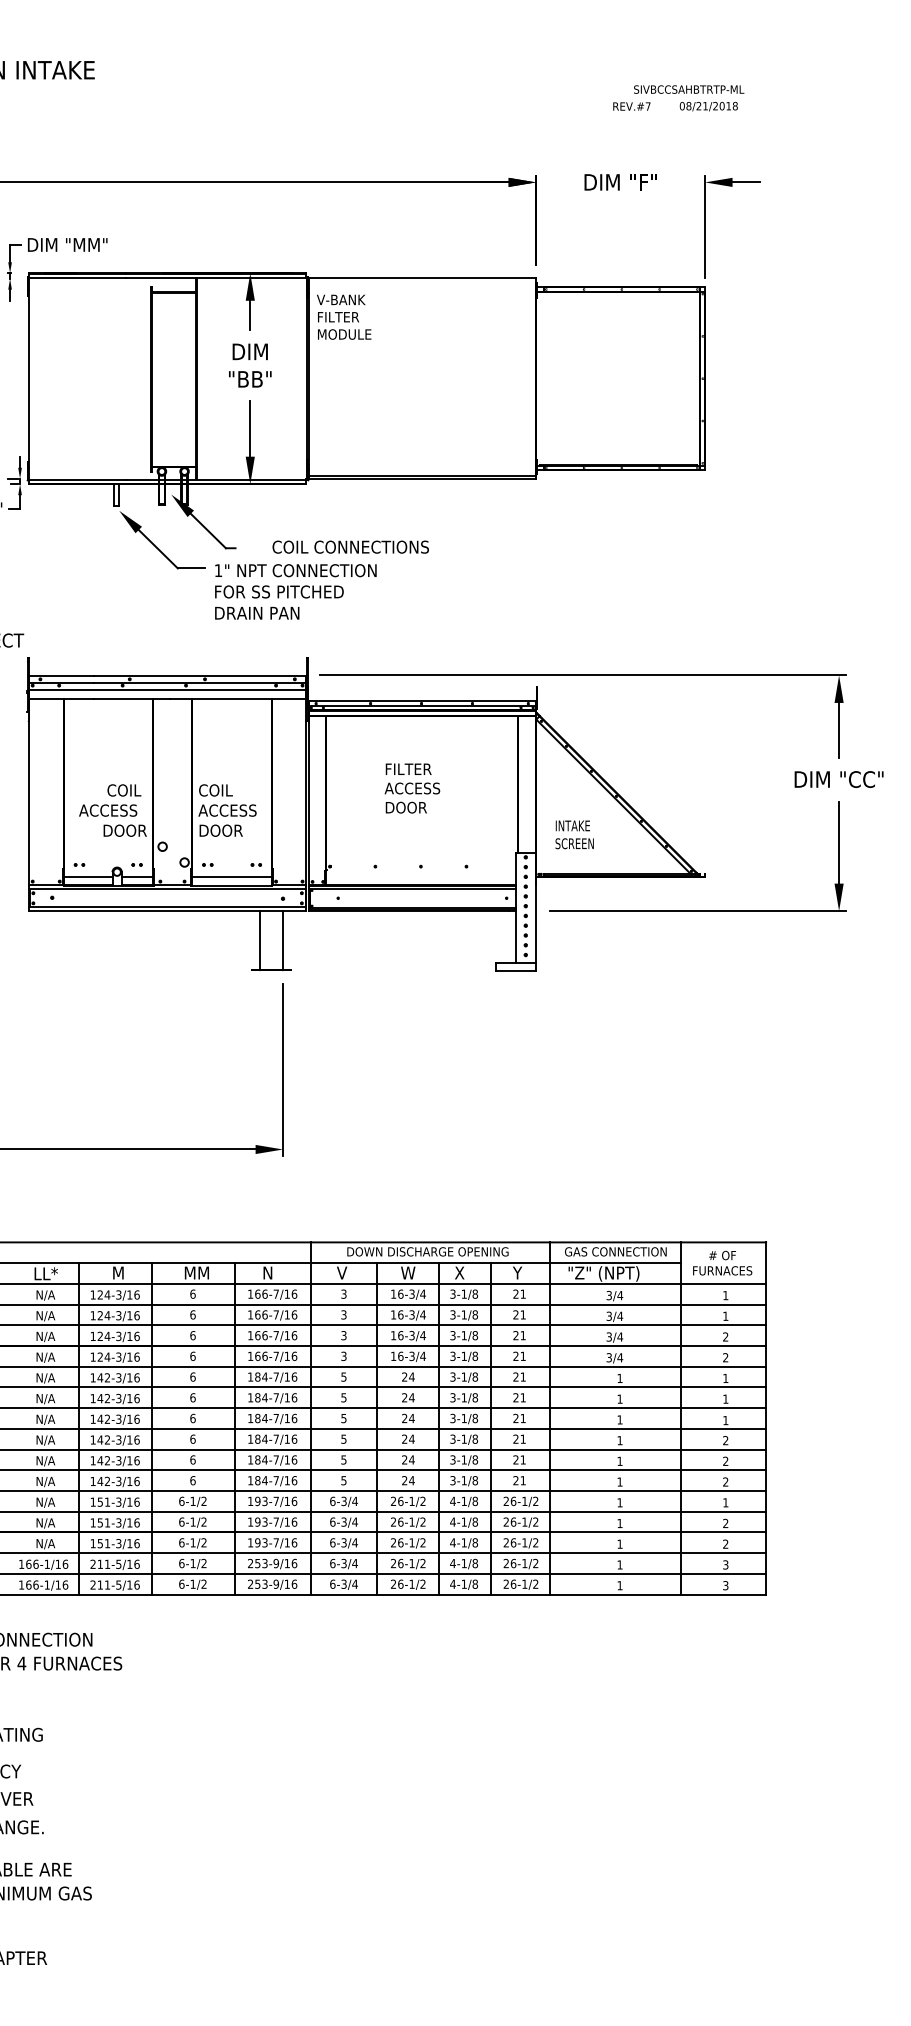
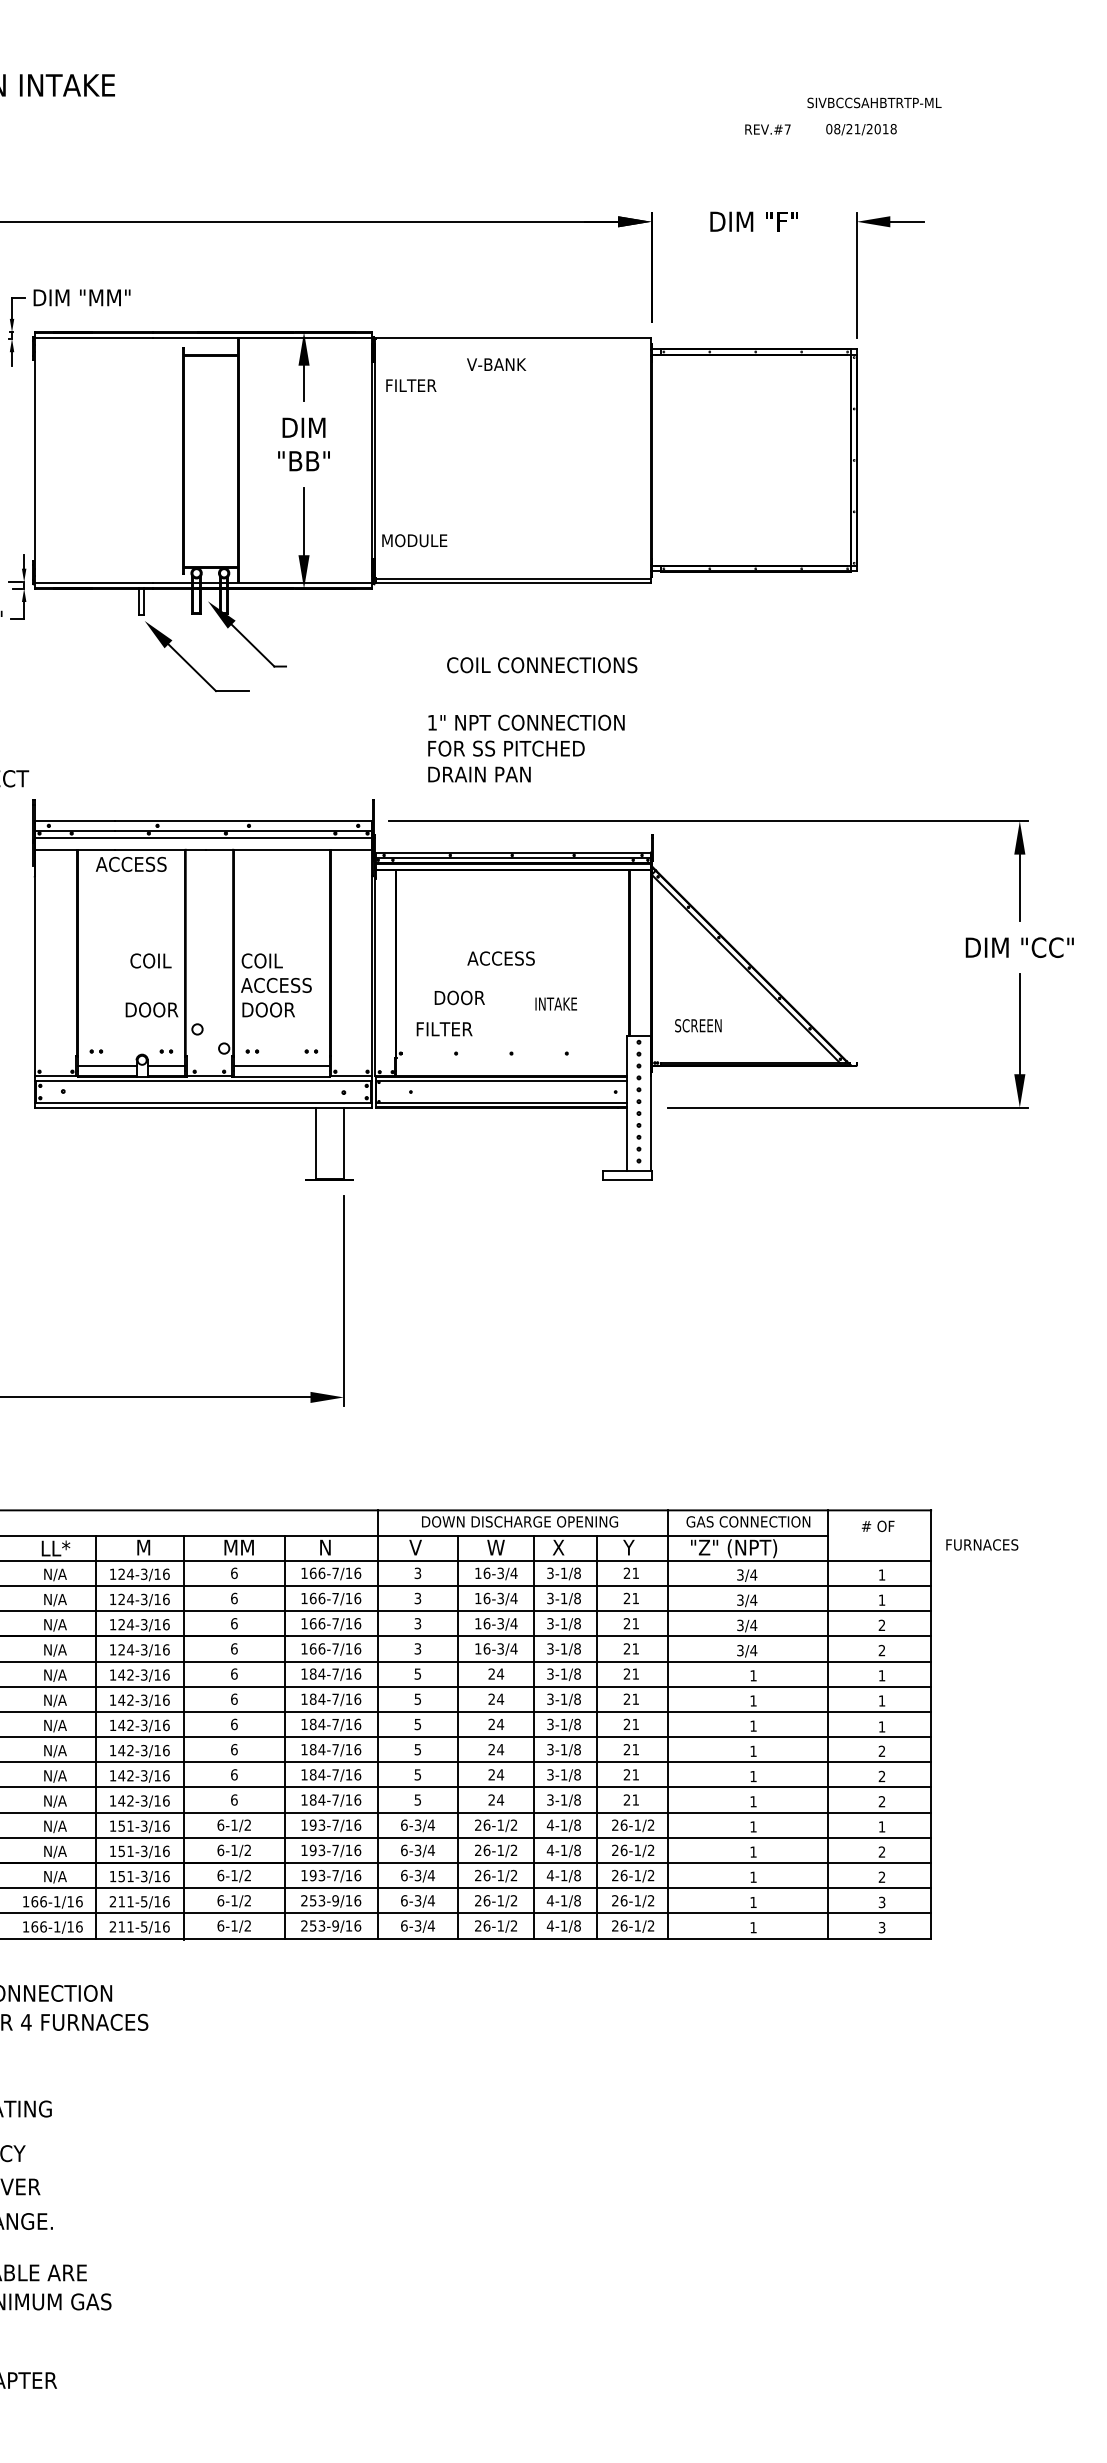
text: (689, 89) -> (874, 102), moved
text: (341, 299) -> (496, 364), moved
text: (344, 334) -> (414, 540), moved
text: (351, 547) -> (542, 665), moved
text: (295, 591) -> (526, 748), moved
text: (408, 769) -> (444, 1029), moved
text: (406, 807) -> (459, 997), moved
text: (107, 809) -> (130, 863), moved
text: (572, 825) -> (555, 1003), moved
text: (722, 1270) -> (982, 1544), moved

